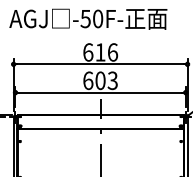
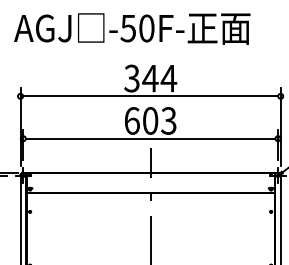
text: (100, 52) -> (150, 78), 616 -> 344

